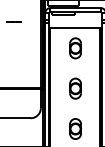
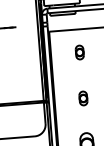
part: (75, 48) -> (79, 52), size x0.6
part: (75, 88) -> (83, 98), size x0.6

